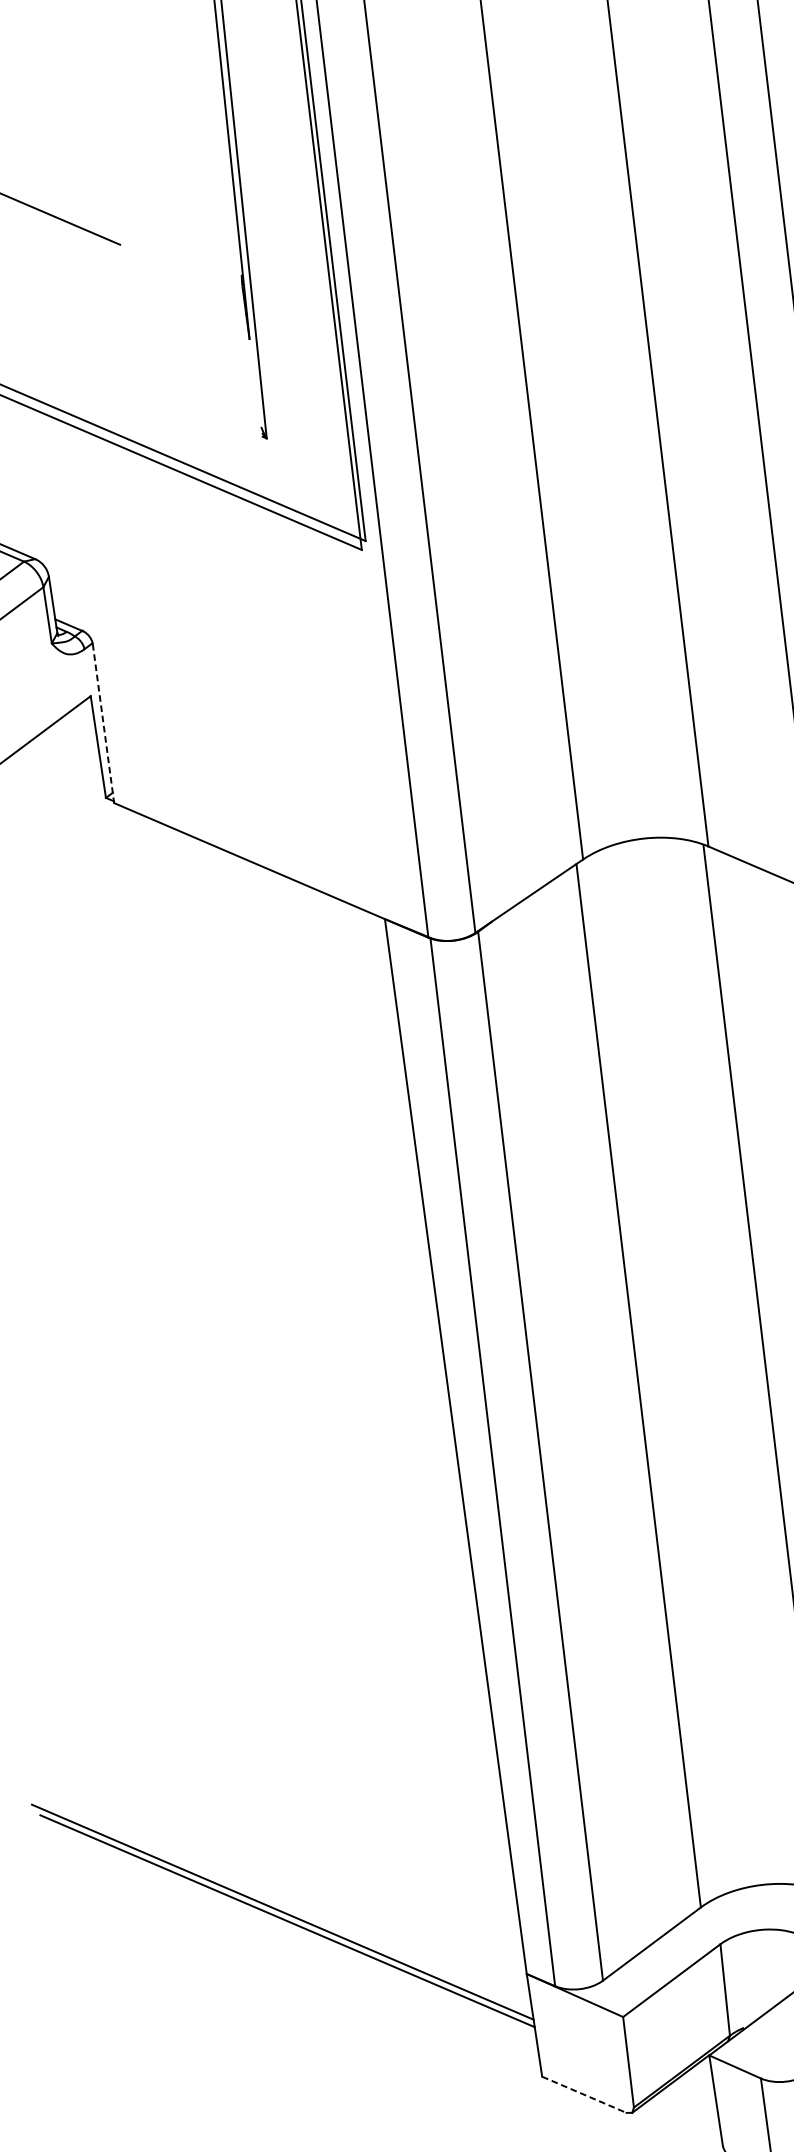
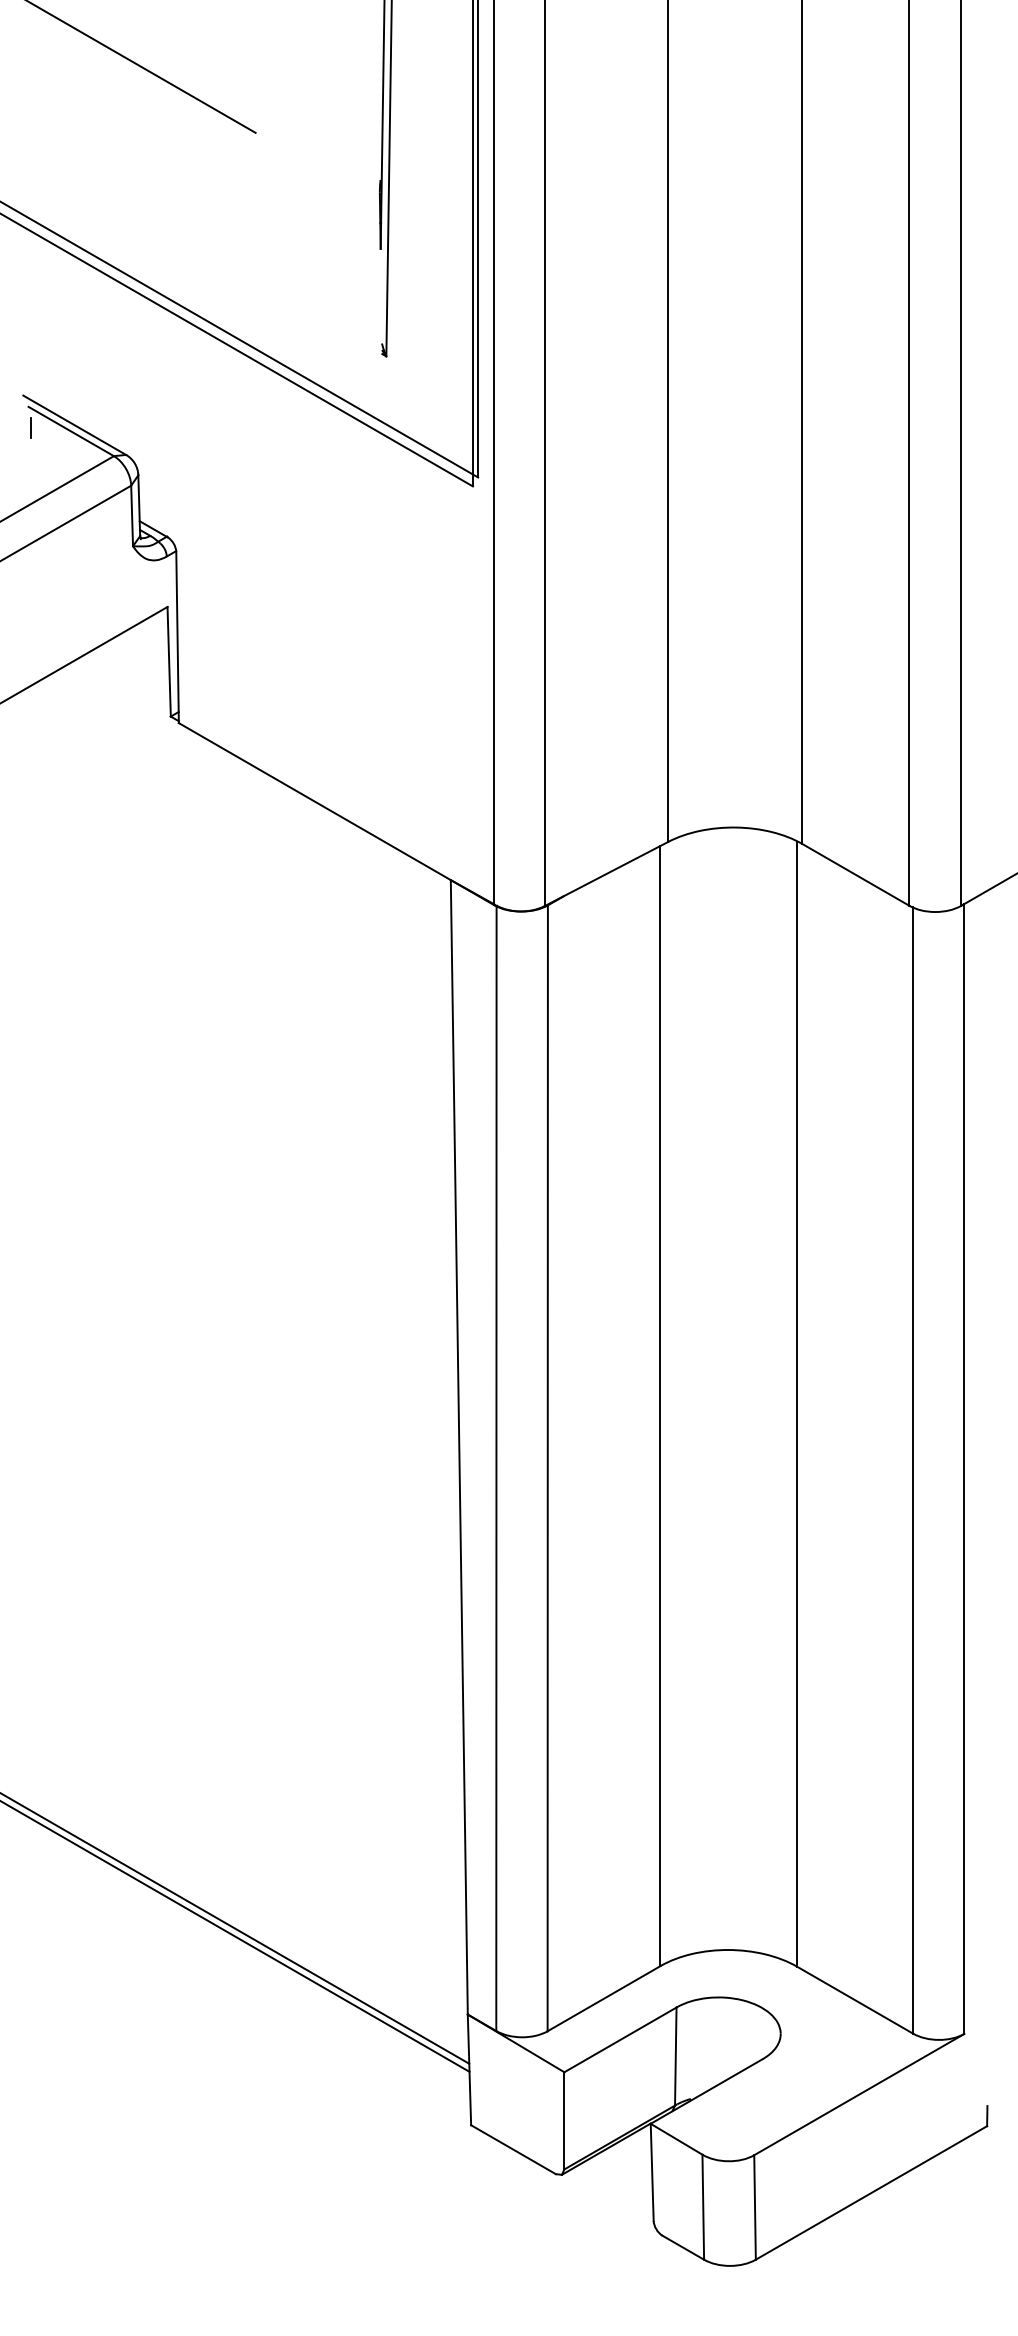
line: (103, 723) -> (177, 637), dashed -> solid
line: (584, 2094) -> (513, 2149), dashed -> solid

